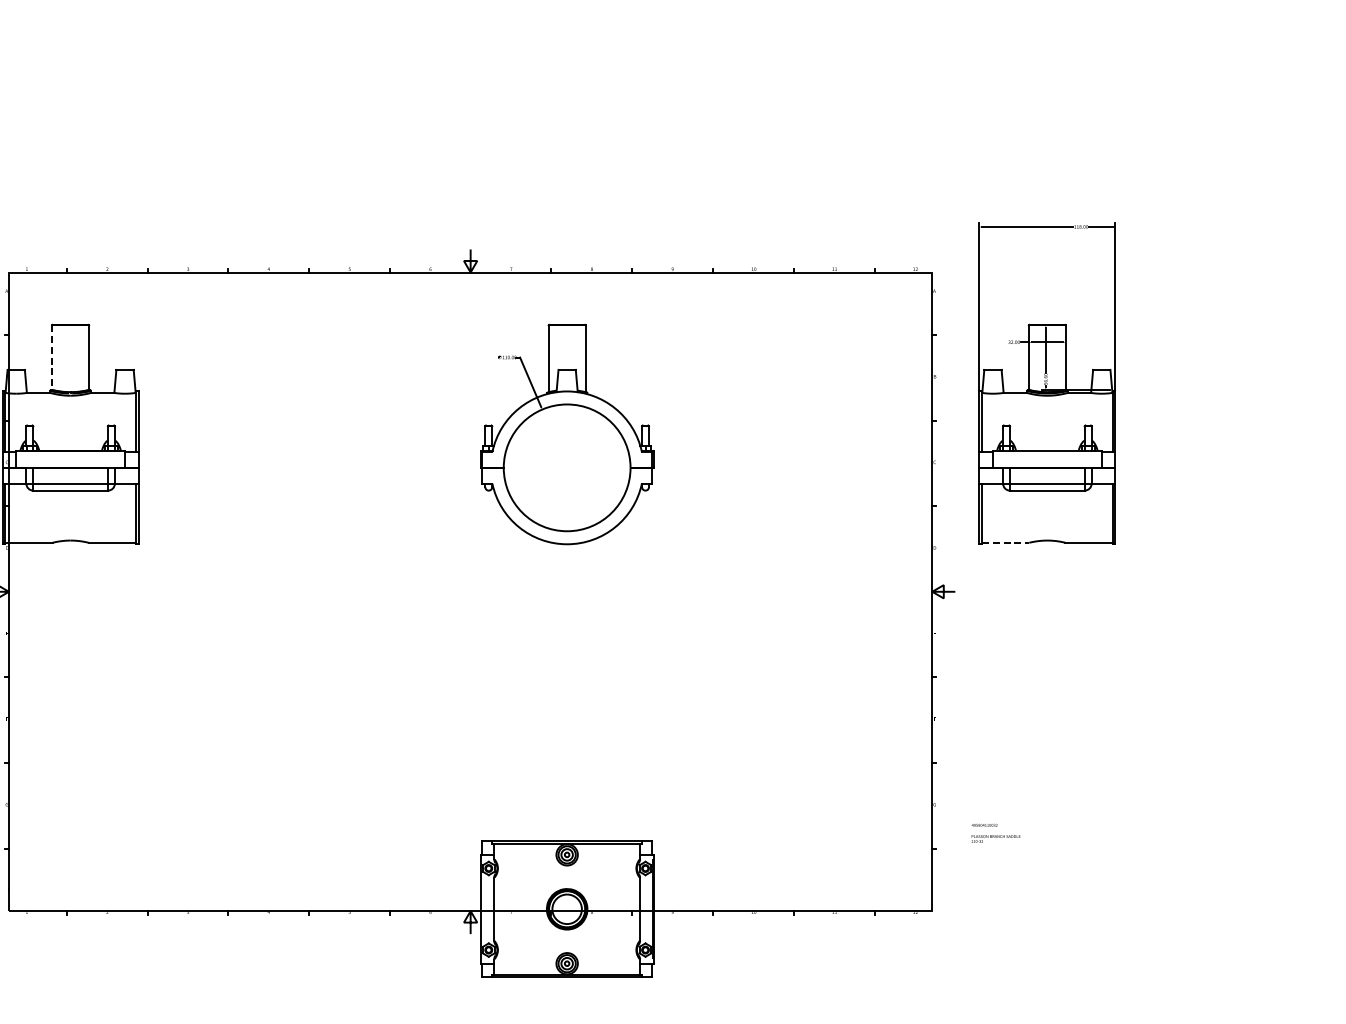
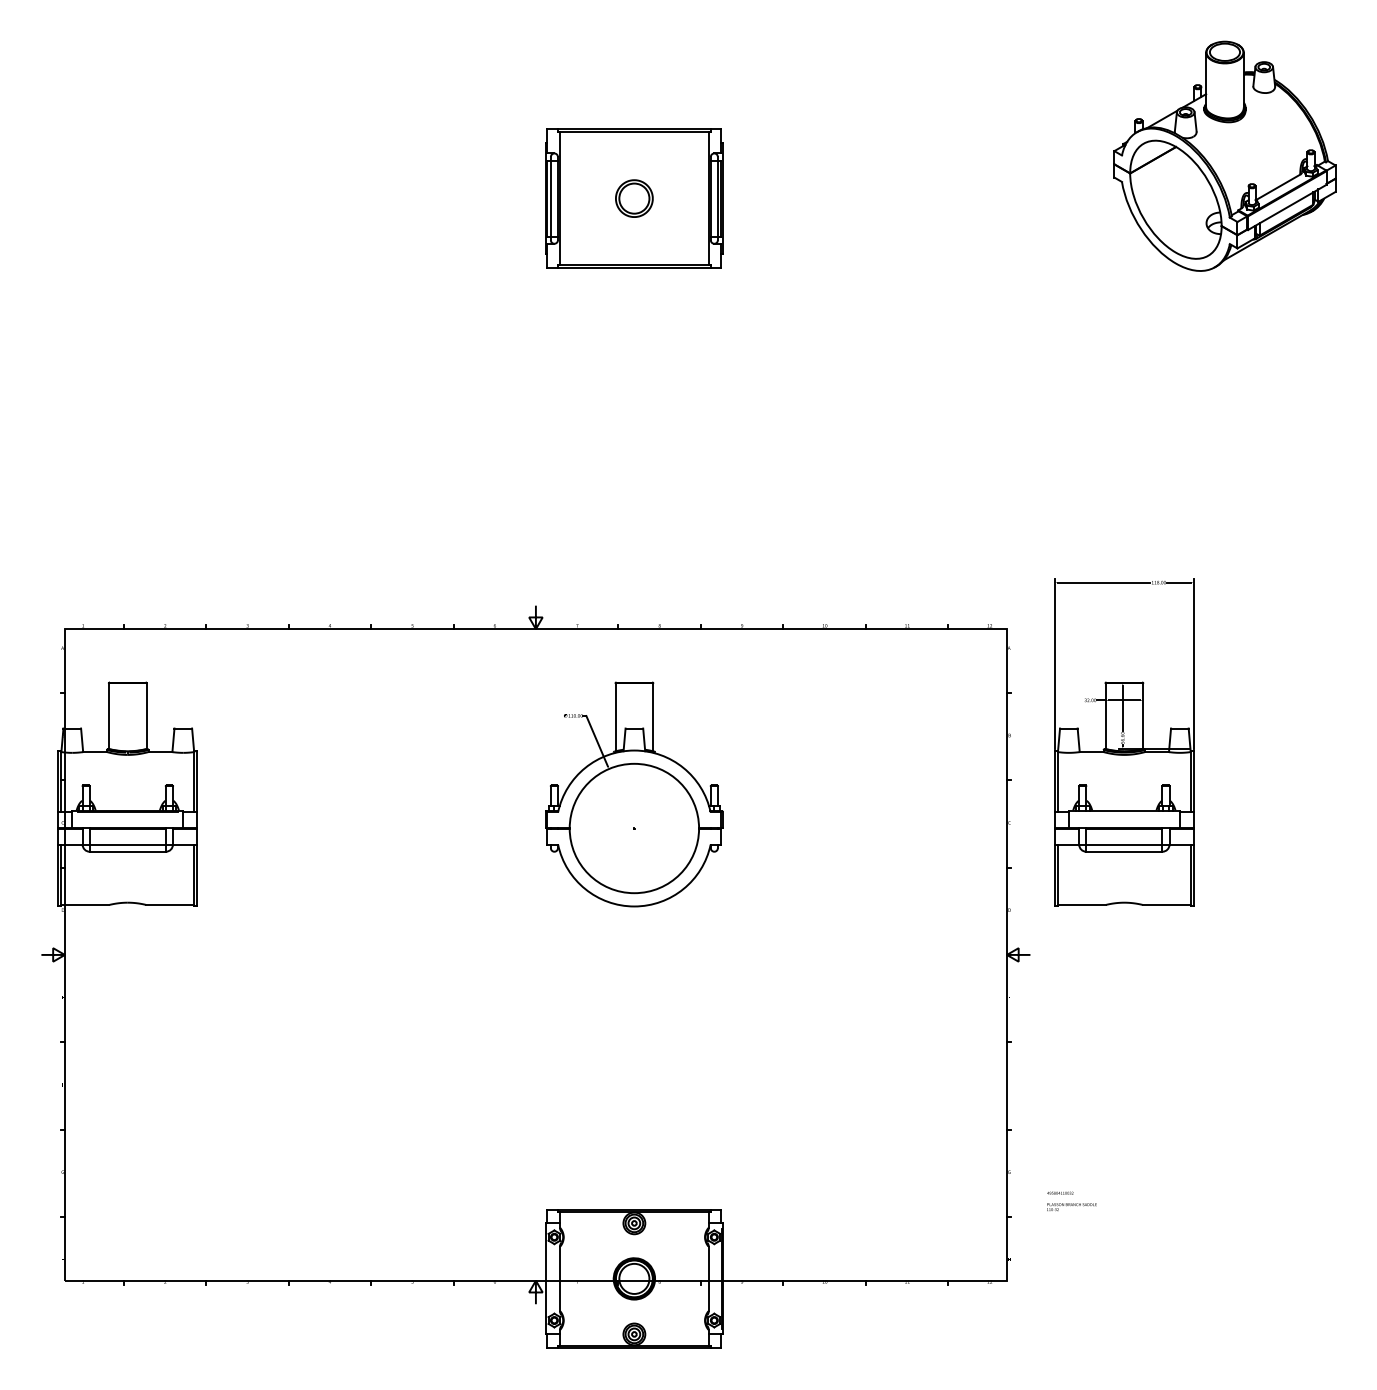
line: (51, 358) -> (108, 716), dashed -> solid
line: (1006, 542) -> (1082, 904), dashed -> solid

